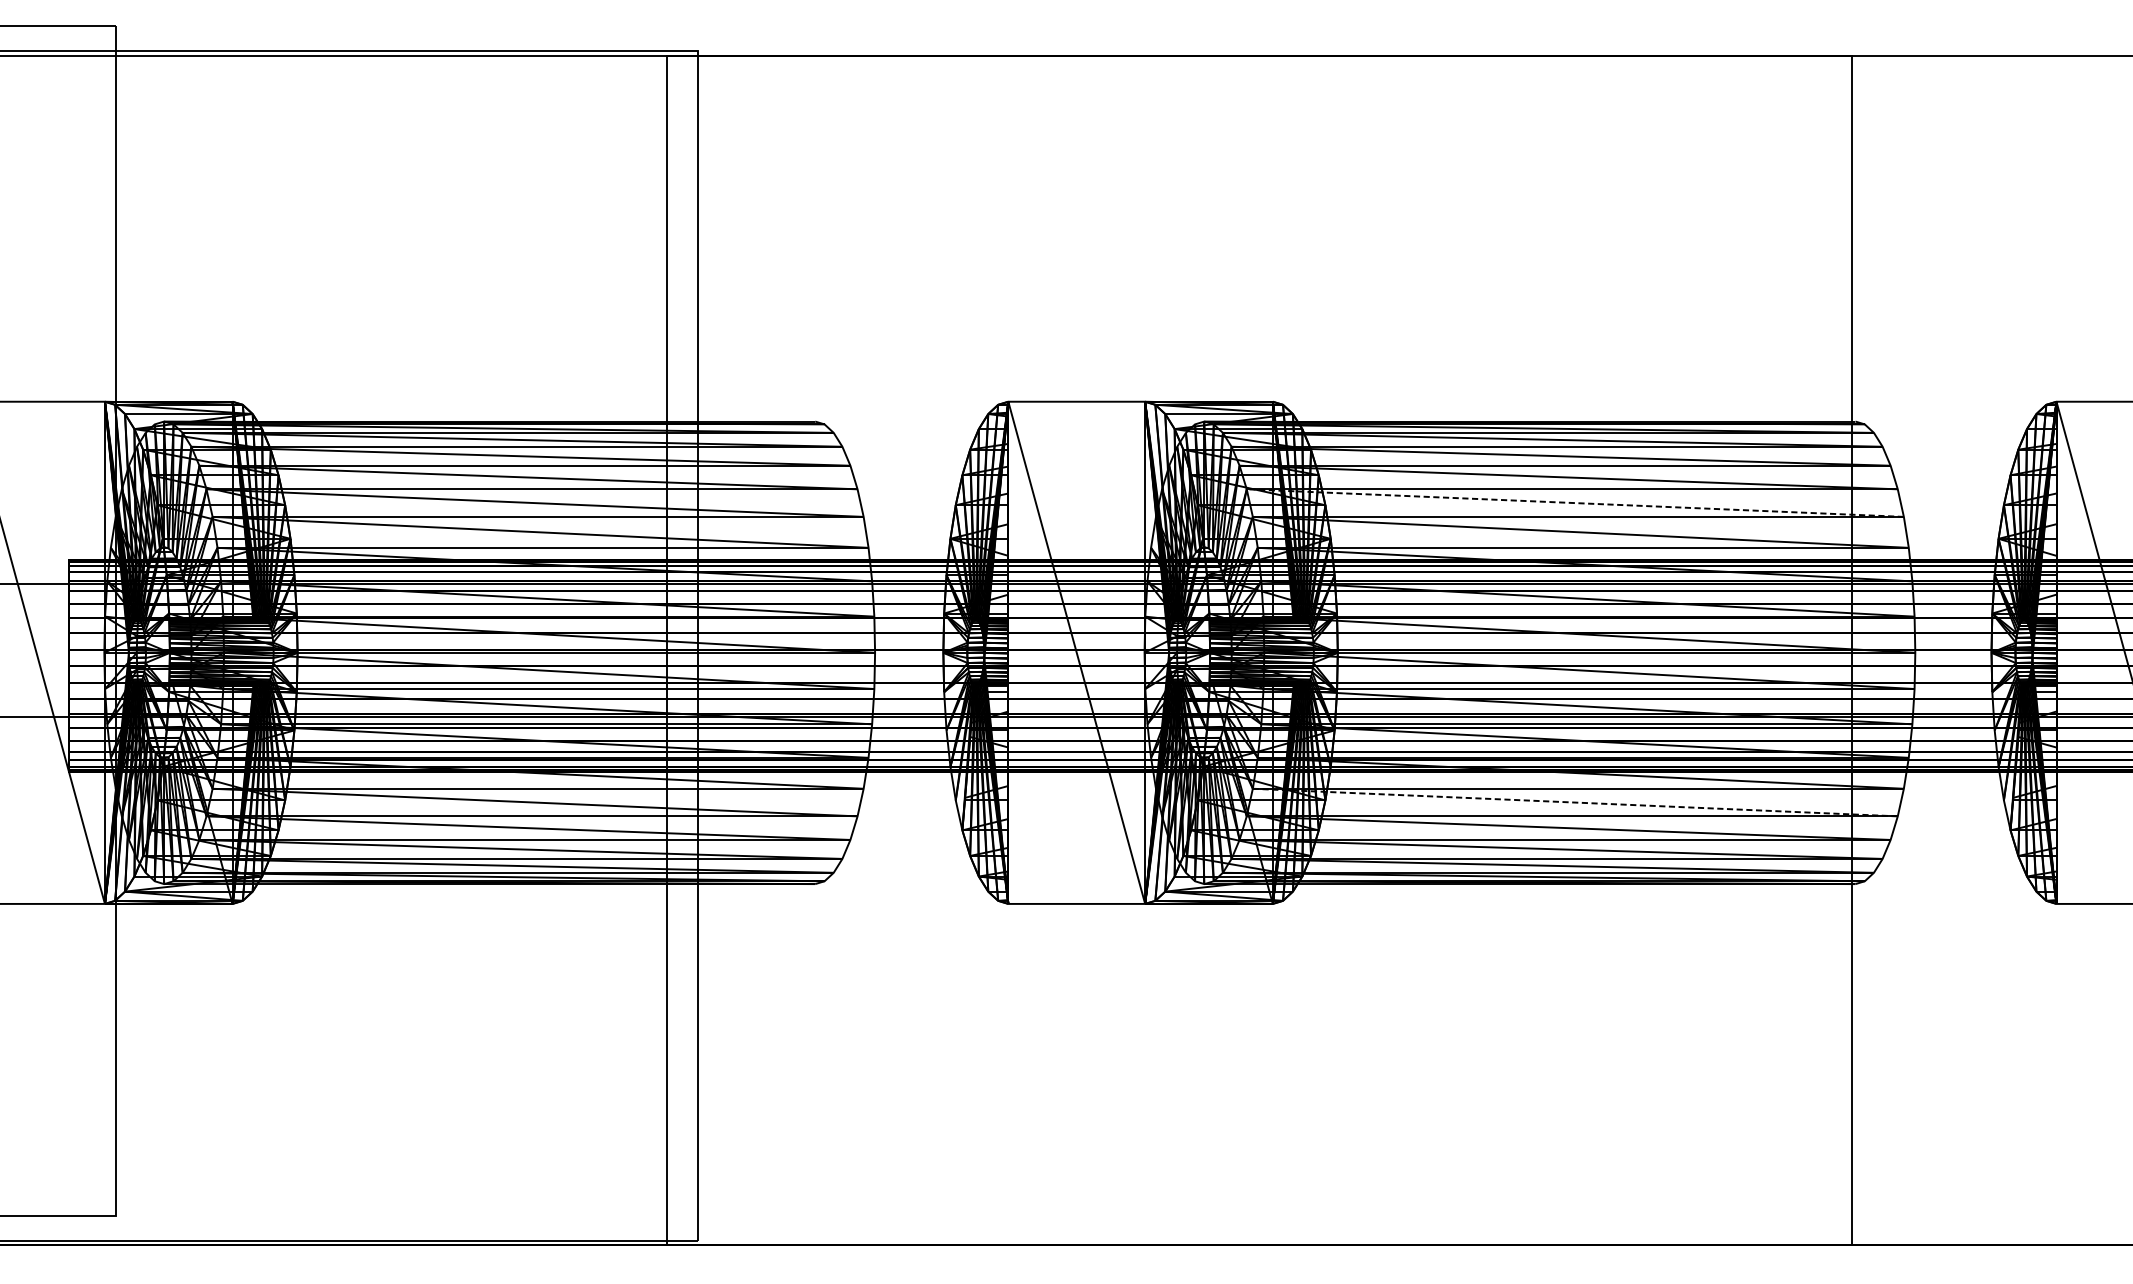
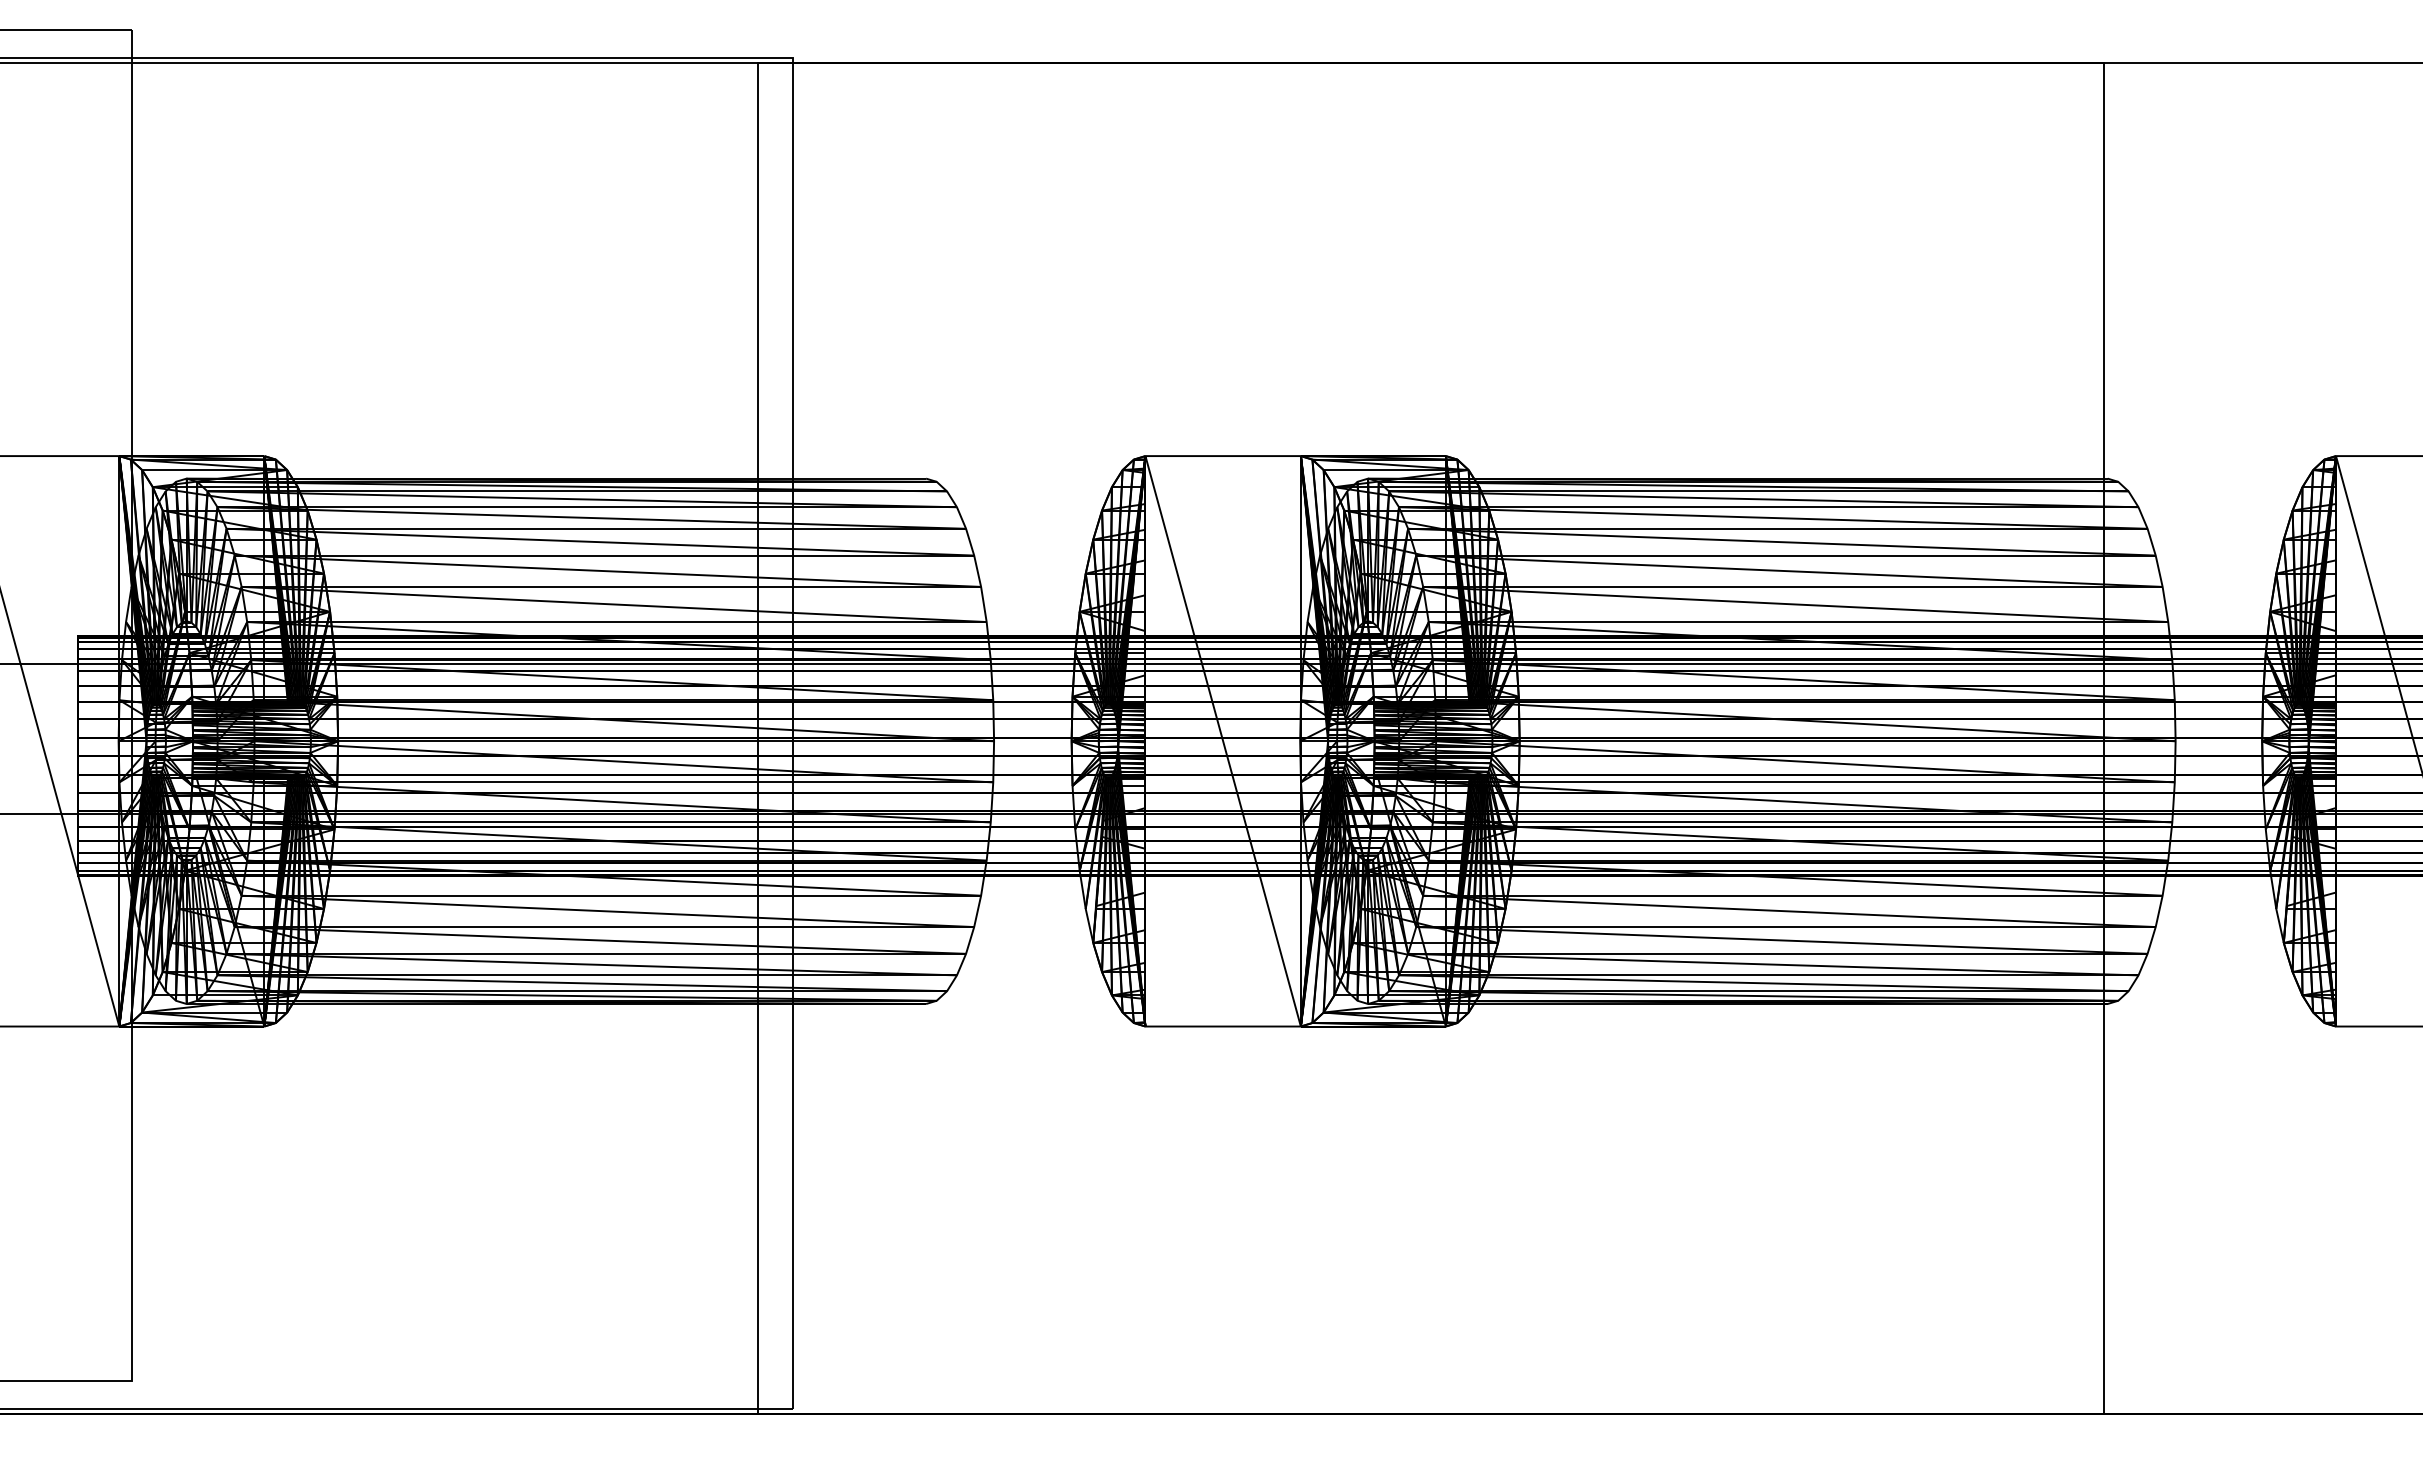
line: (1575, 503) -> (1789, 571), dashed -> solid
line: (1575, 802) -> (1789, 911), dashed -> solid

